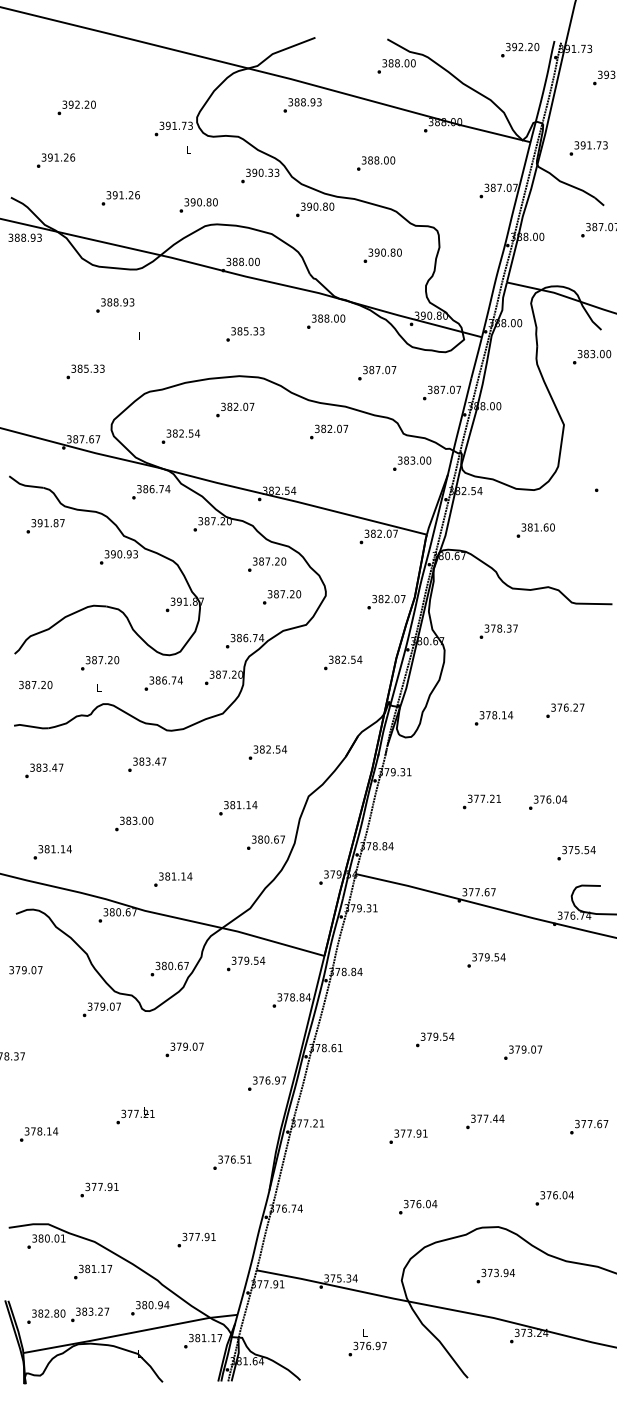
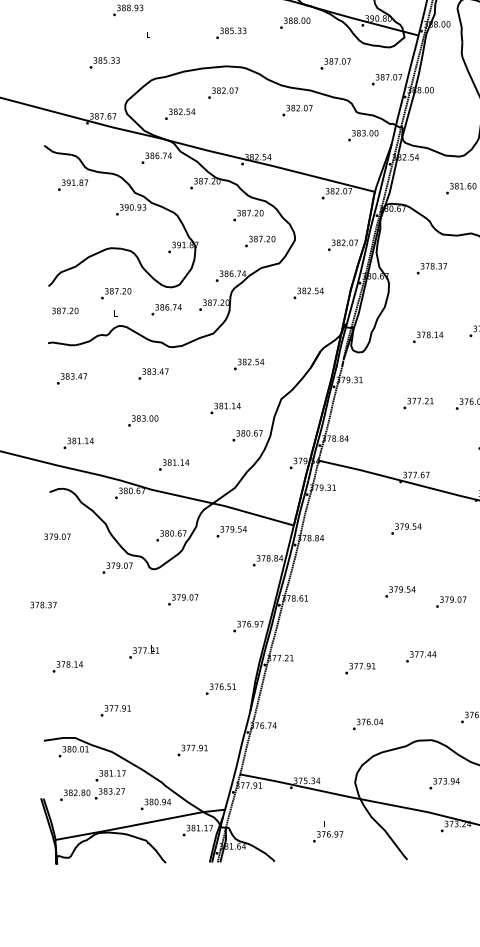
text: (486, 960) -> (406, 529), moved
text: (435, 1039) -> (400, 591), moved
text: (495, 1275) -> (444, 783), moved
text: (68, 1315) -> (92, 794), moved

